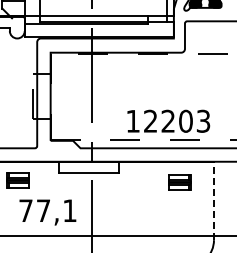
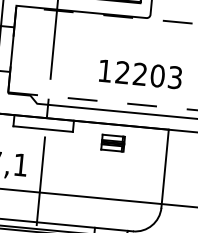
text: (168, 120) -> (140, 73), moved
part: (179, 182) -> (112, 143), moved
line: (213, 200) -> (164, 168), dashed -> solid

